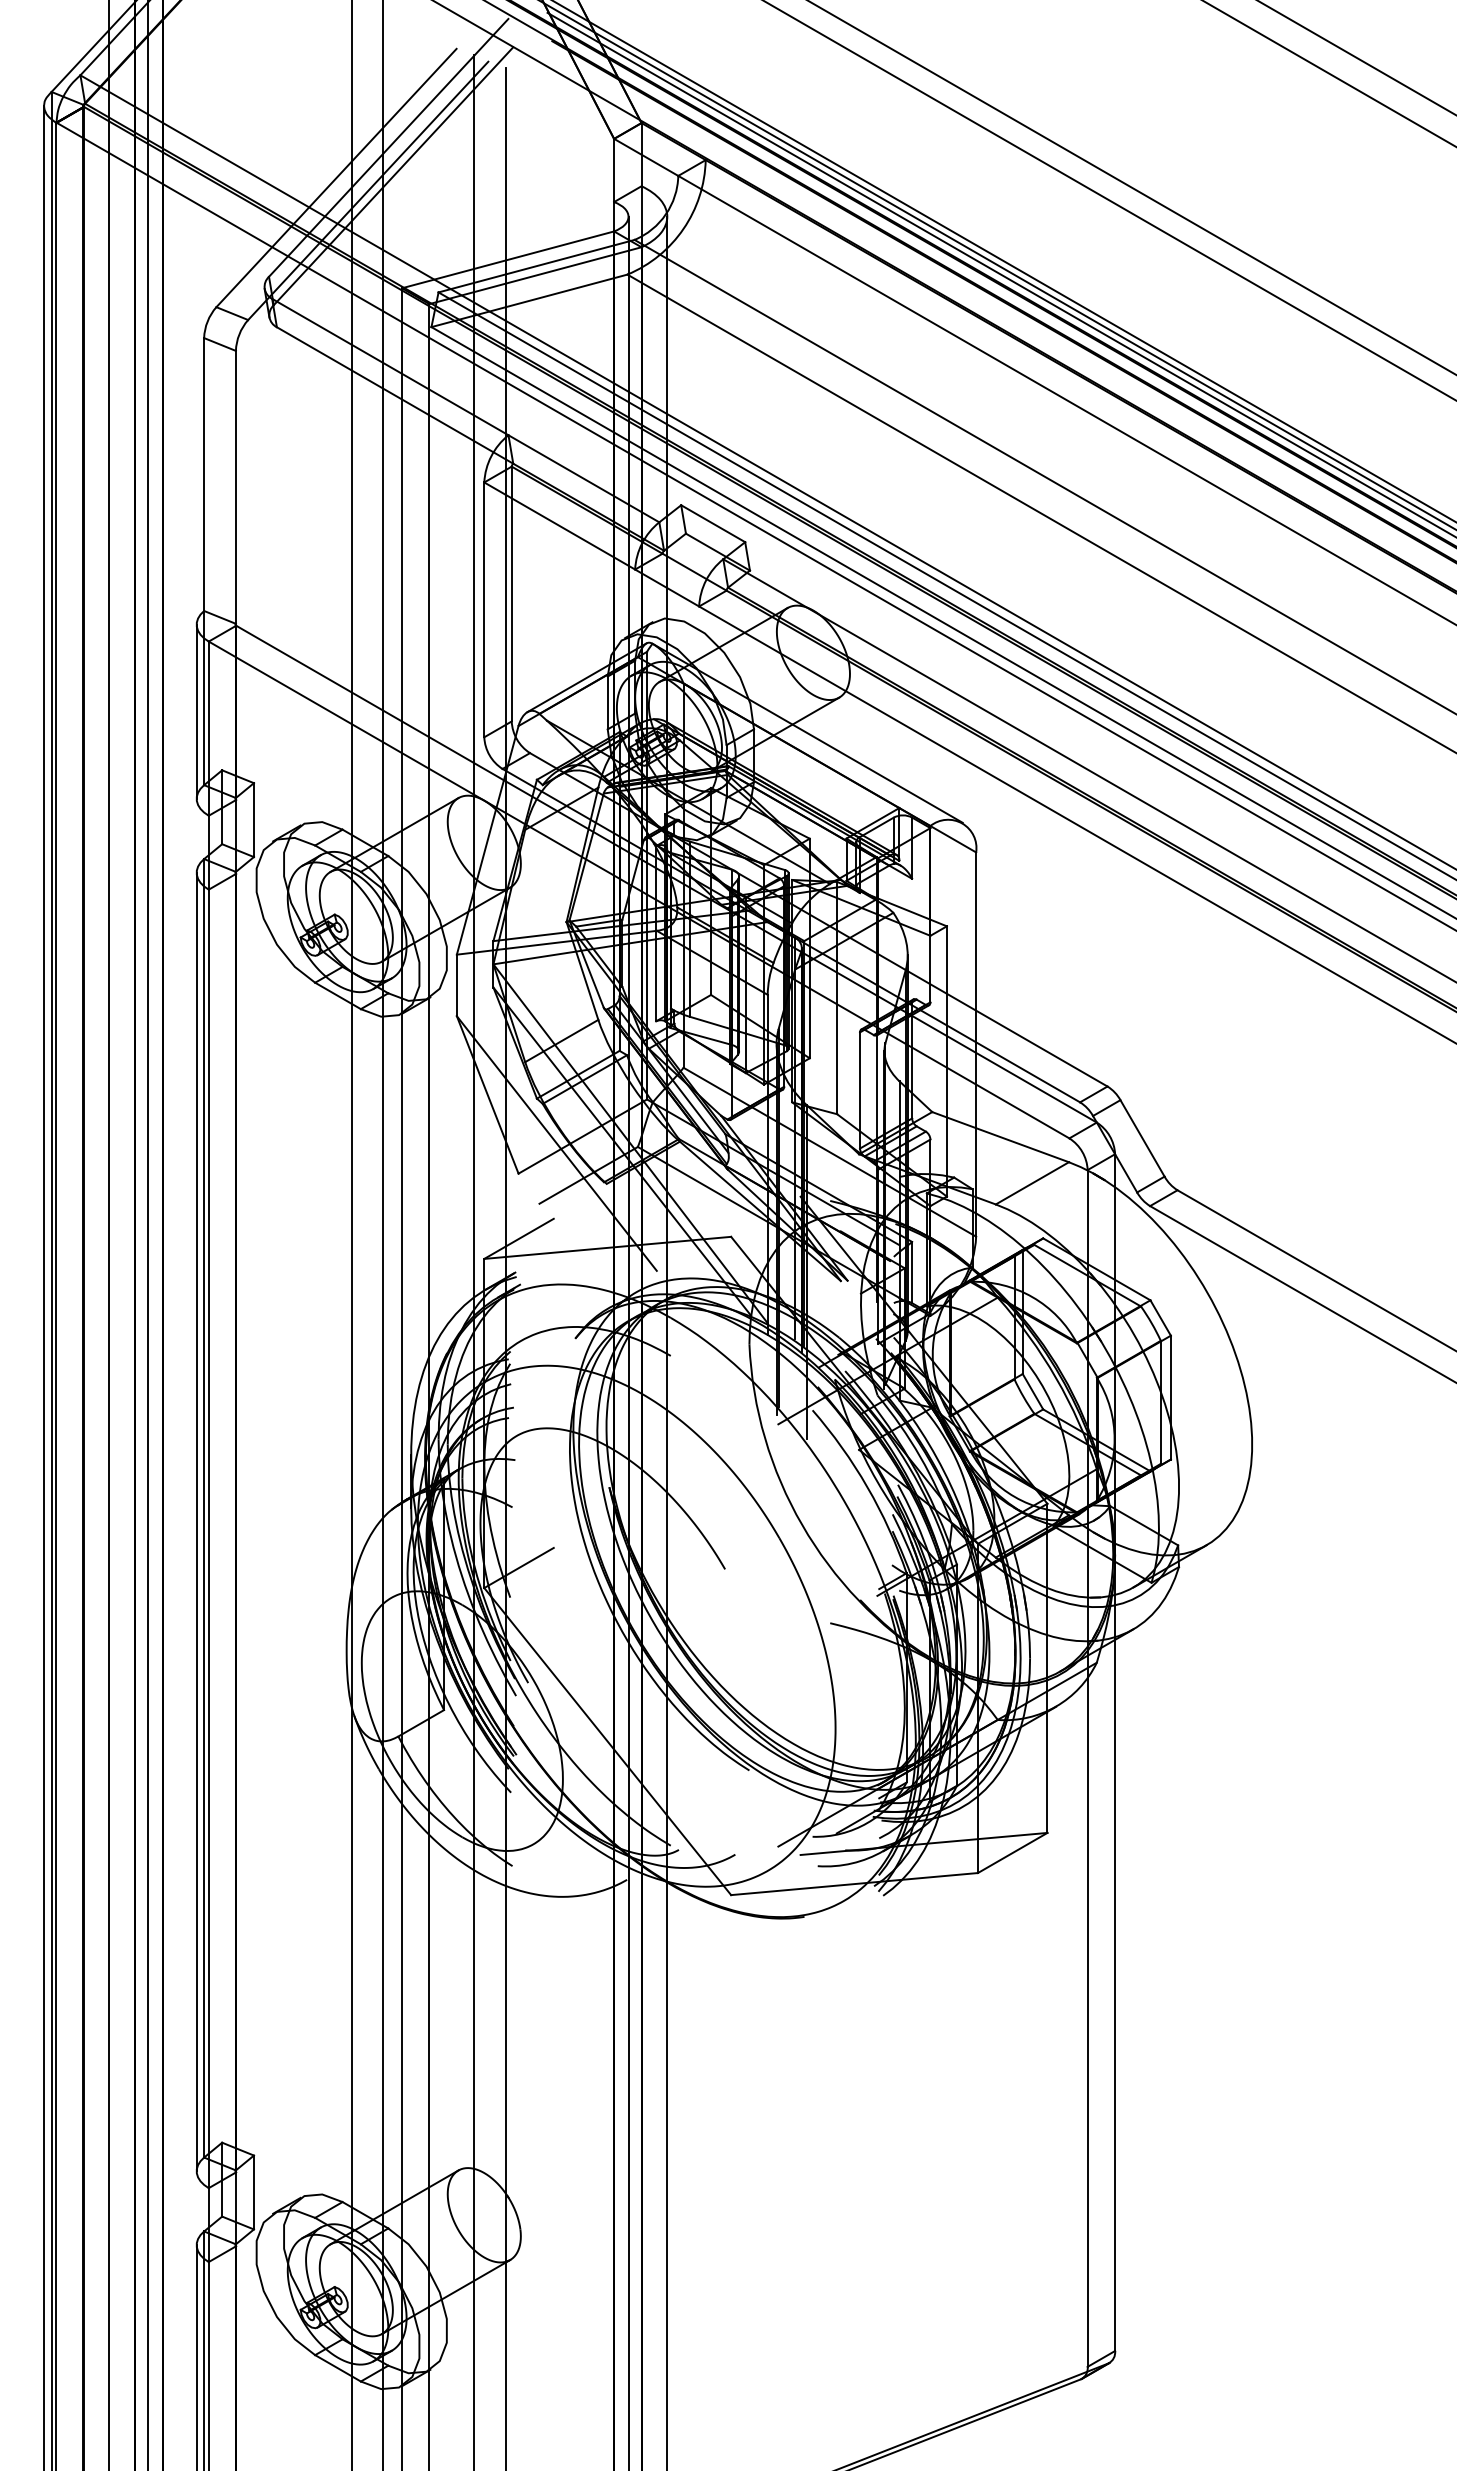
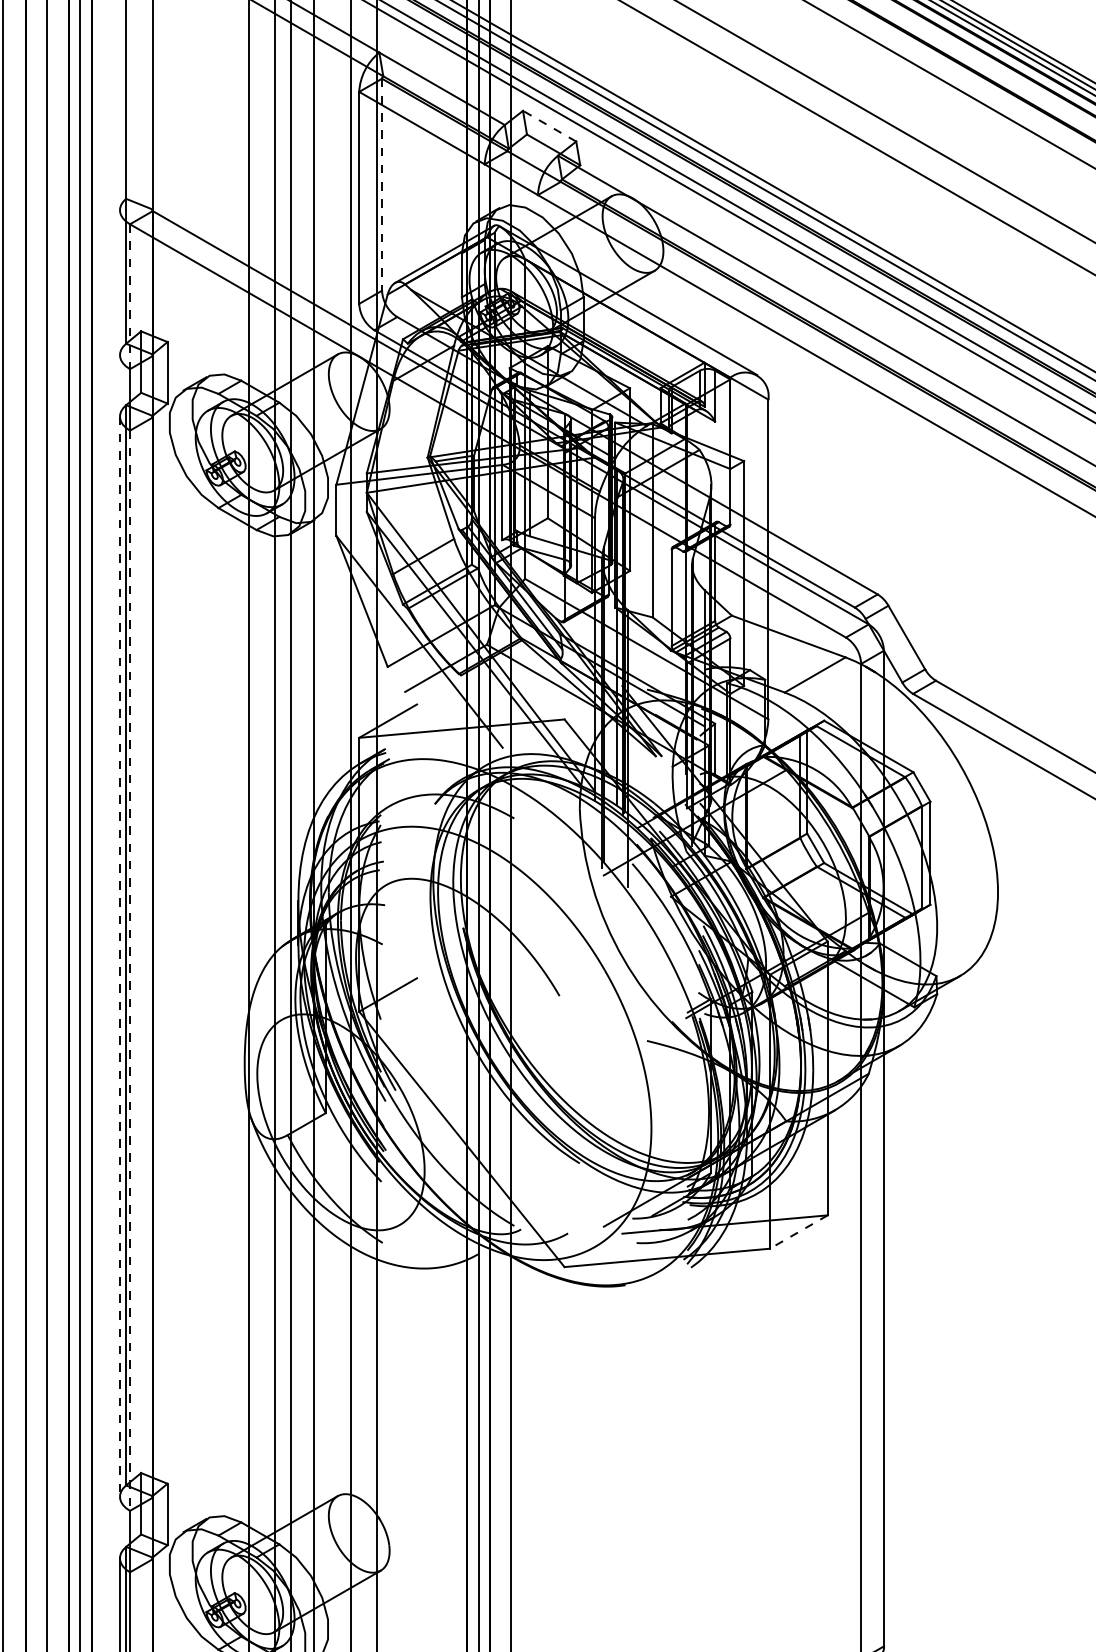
line: (713, 523) -> (549, 126), solid -> dashed
line: (511, 594) -> (381, 185), solid -> dashed
line: (196, 711) -> (119, 282), removed
line: (208, 729) -> (129, 297), solid -> dashed
line: (196, 1522) -> (119, 957), solid -> dashed
line: (208, 1539) -> (129, 971), solid -> dashed
line: (1012, 1853) -> (798, 1232), solid -> dashed

